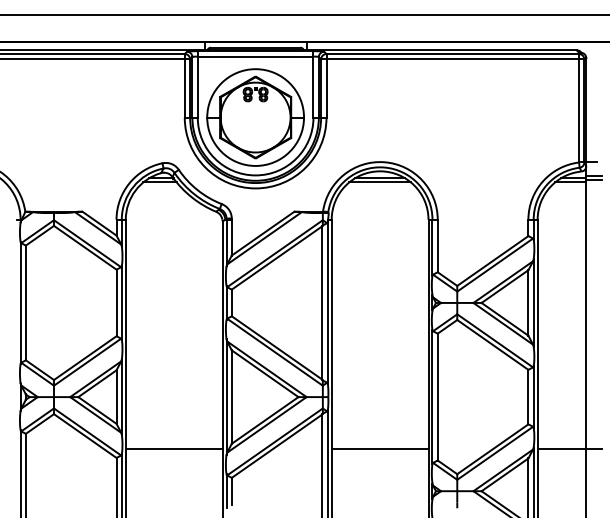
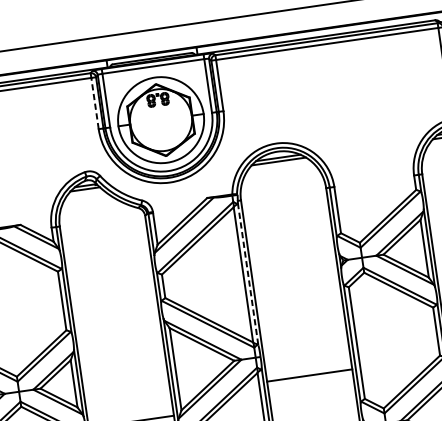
line: (184, 87) -> (94, 102), solid -> dashed
line: (327, 302) -> (247, 273), solid -> dashed
line: (379, 448) -> (309, 375), moved

